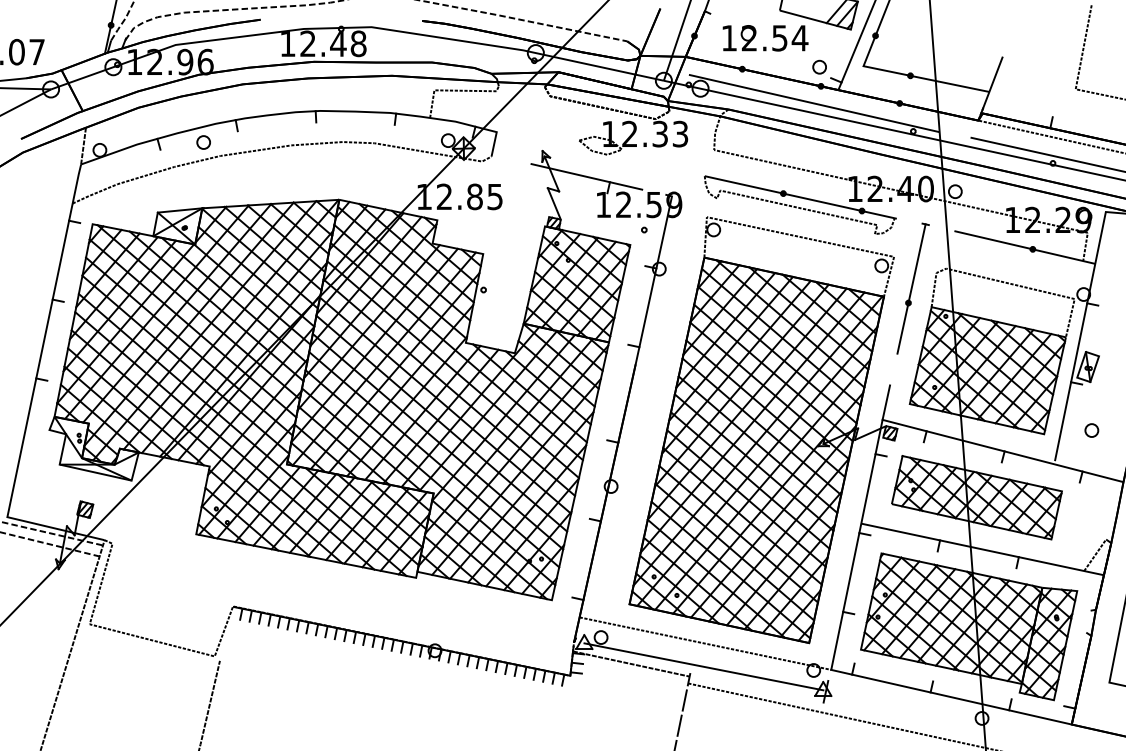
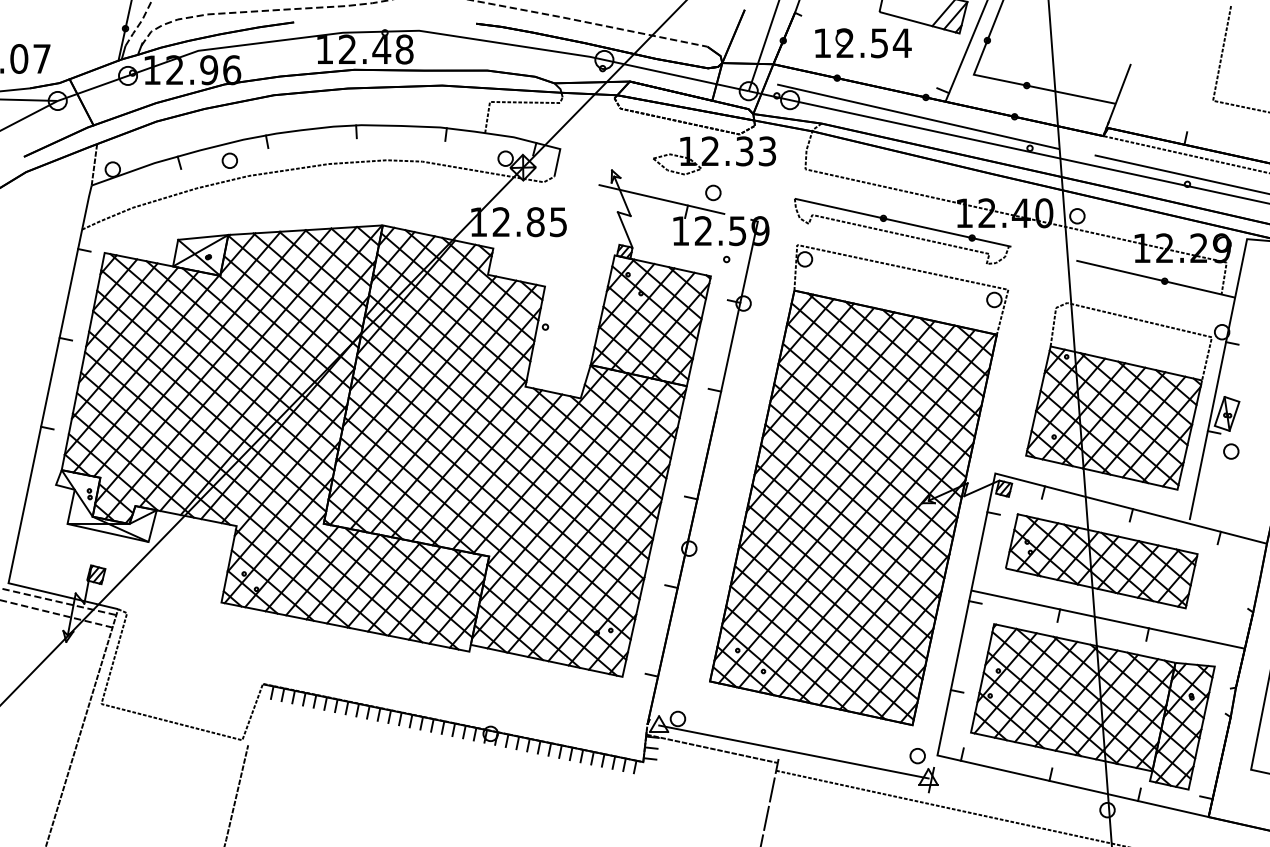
part: (819, 66) -> (713, 192), moved
part: (912, 288) -> (1029, 325), removed
line: (886, 402) -> (999, 453), removed
part: (1092, 430) -> (1231, 451), moved
line: (1094, 554) -> (1234, 625), removed
line: (705, 643) -> (795, 725), removed

